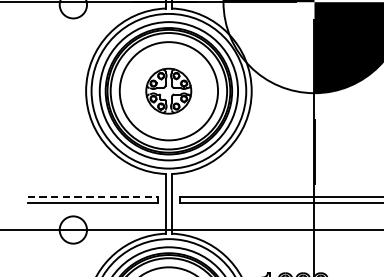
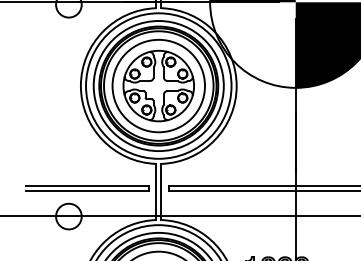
part: (168, 90) -> (158, 85), size x1.67
line: (93, 196) -> (87, 185), dashed -> solid

